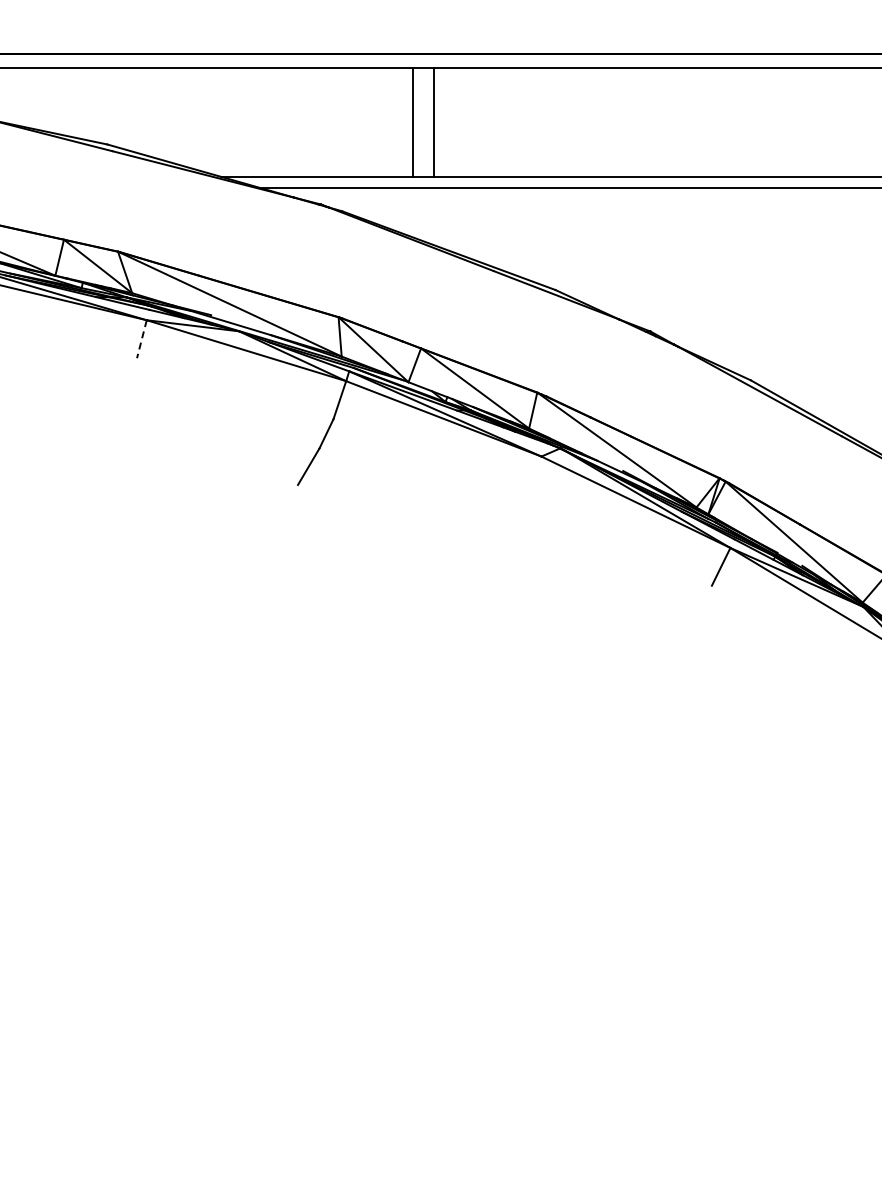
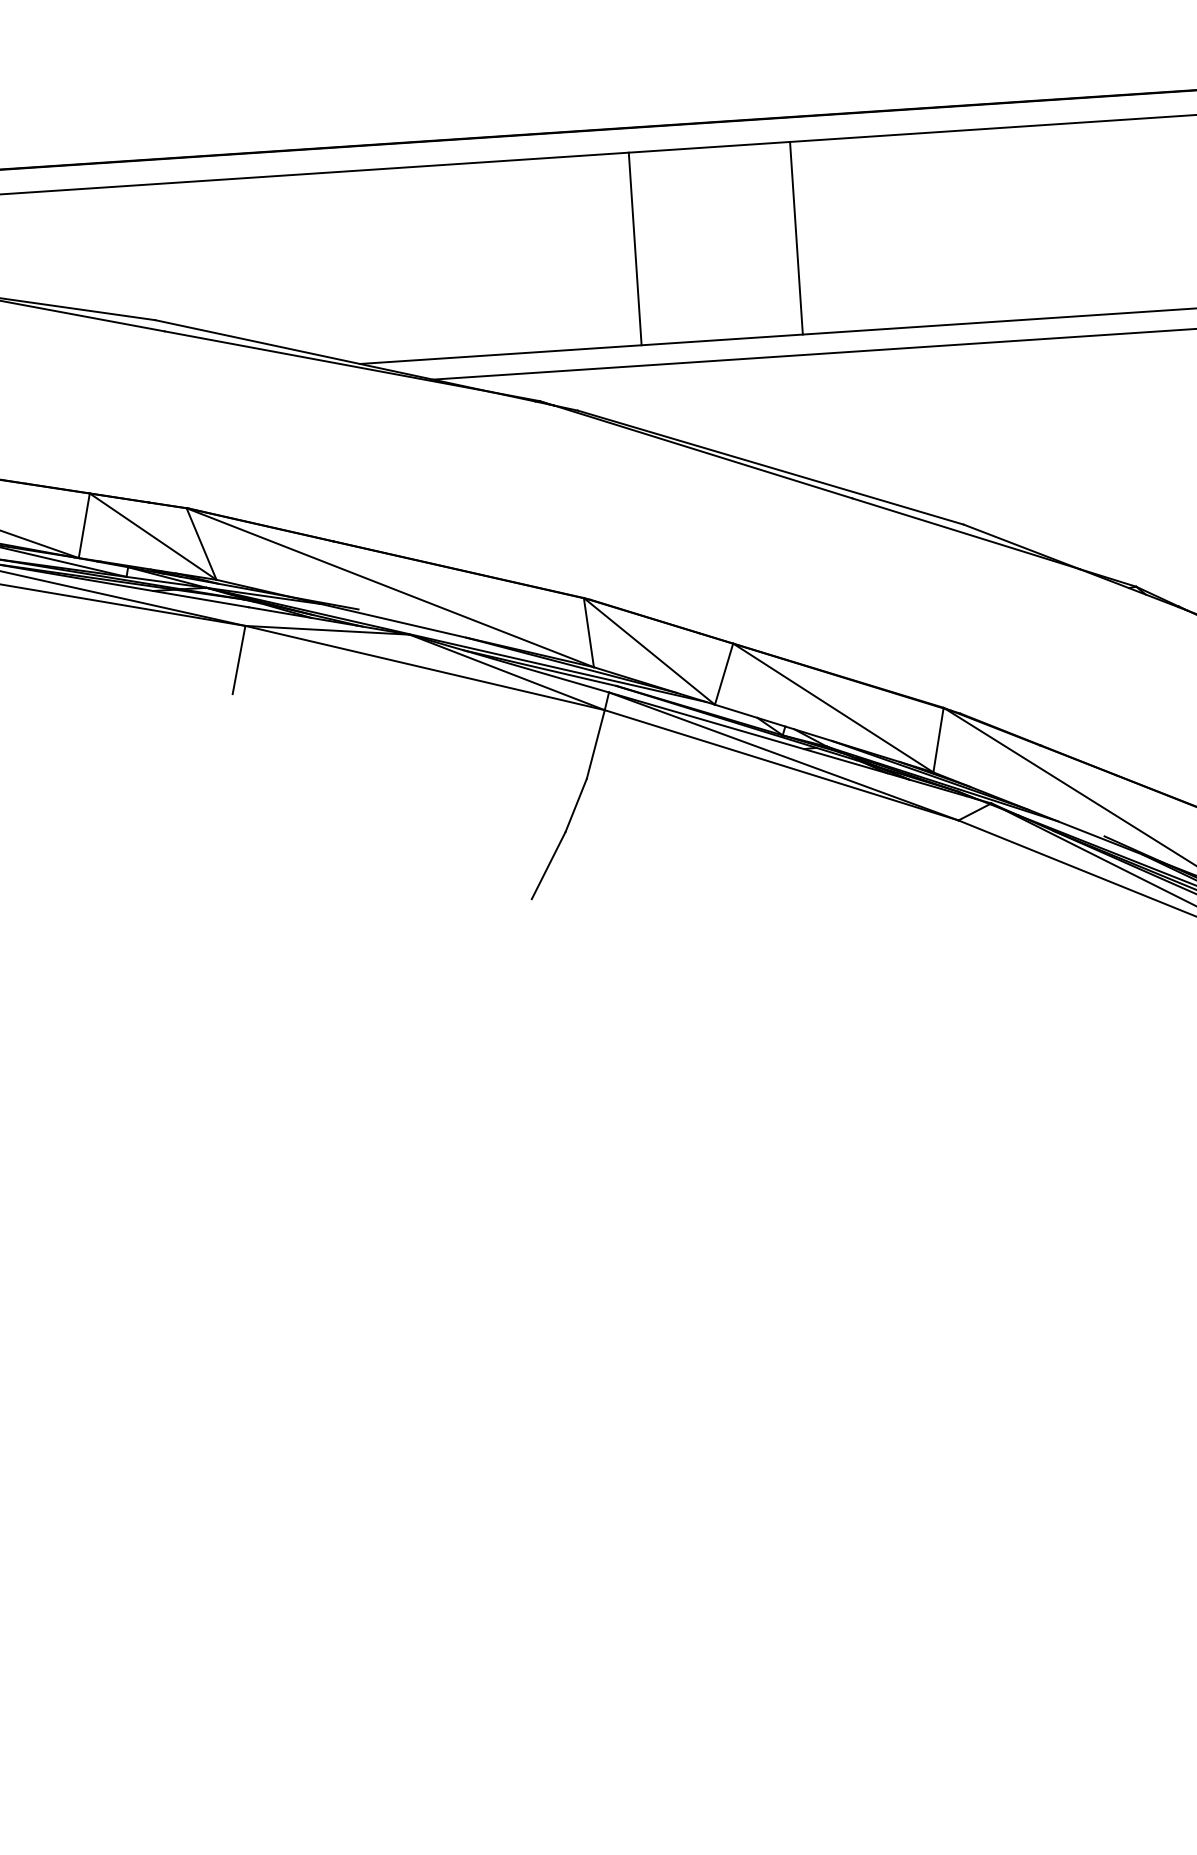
line: (412, 121) -> (634, 247), moved
line: (433, 121) -> (795, 236), moved
line: (141, 339) -> (238, 660), dashed -> solid

